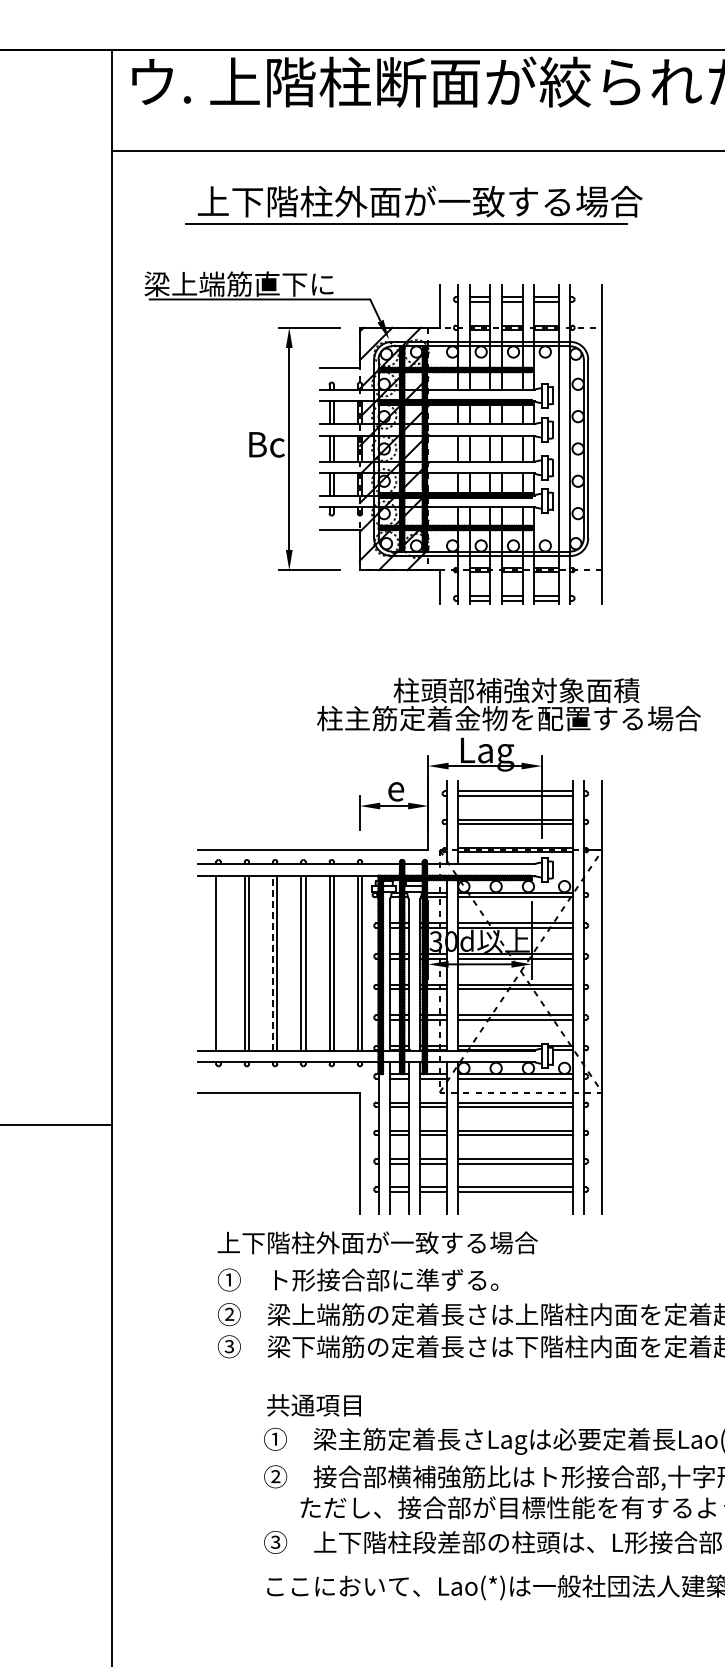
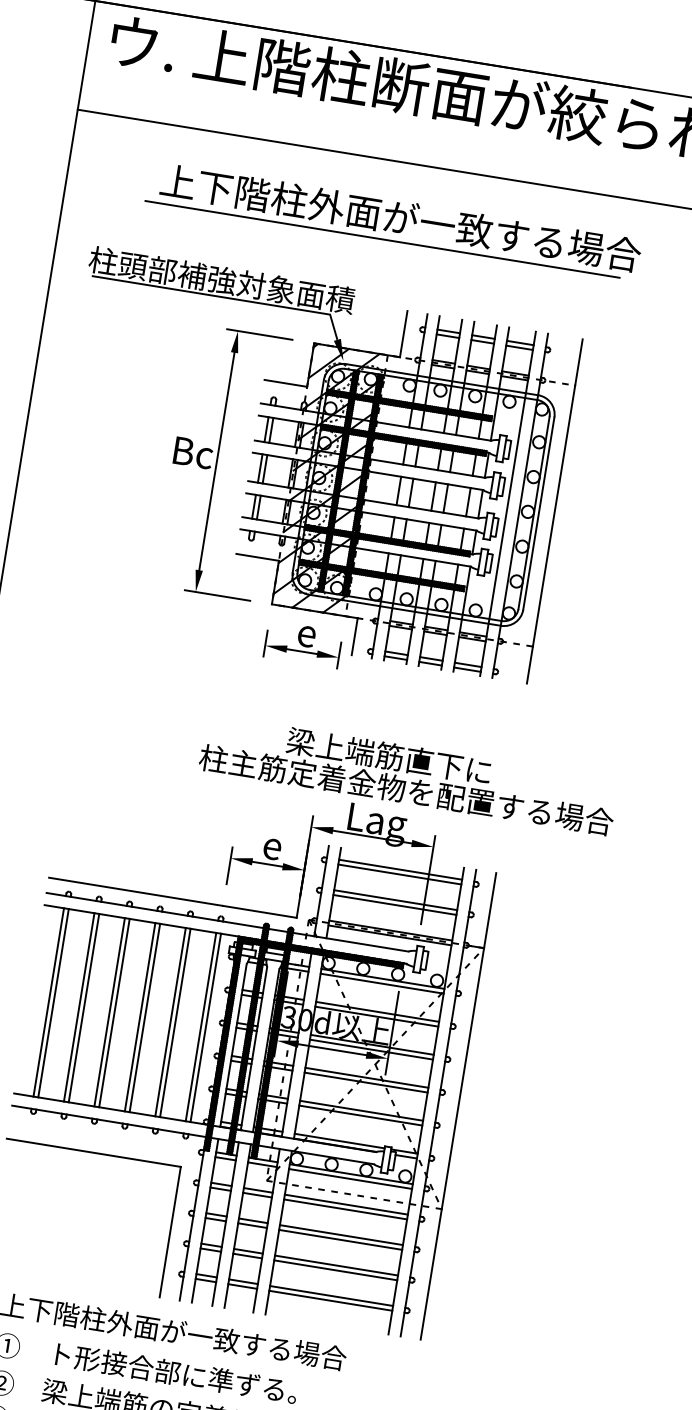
text: (267, 283) -> (222, 279), 梁上端筋直下に -> 柱頭部補強対象面積
part: (393, 601) -> (302, 643), added
text: (516, 690) -> (419, 761), 柱頭部補強対象面積 -> 梁上端筋直下に
line: (220, 962) -> (53, 1002), added
line: (272, 962) -> (109, 1011), dashed -> solid

